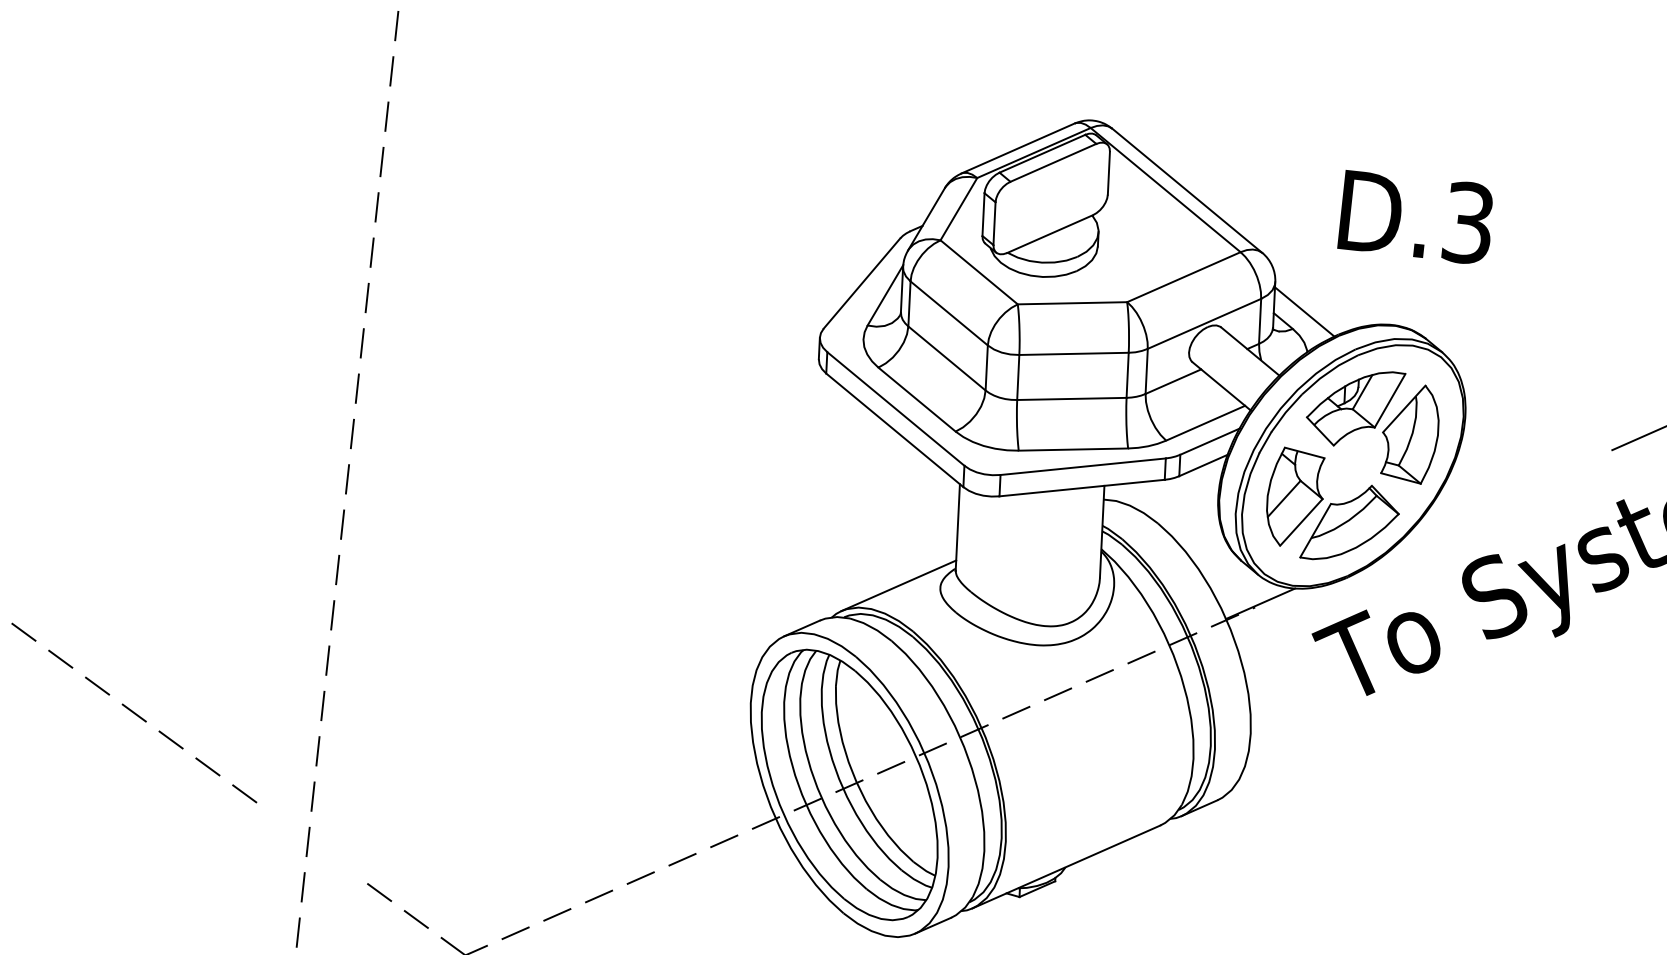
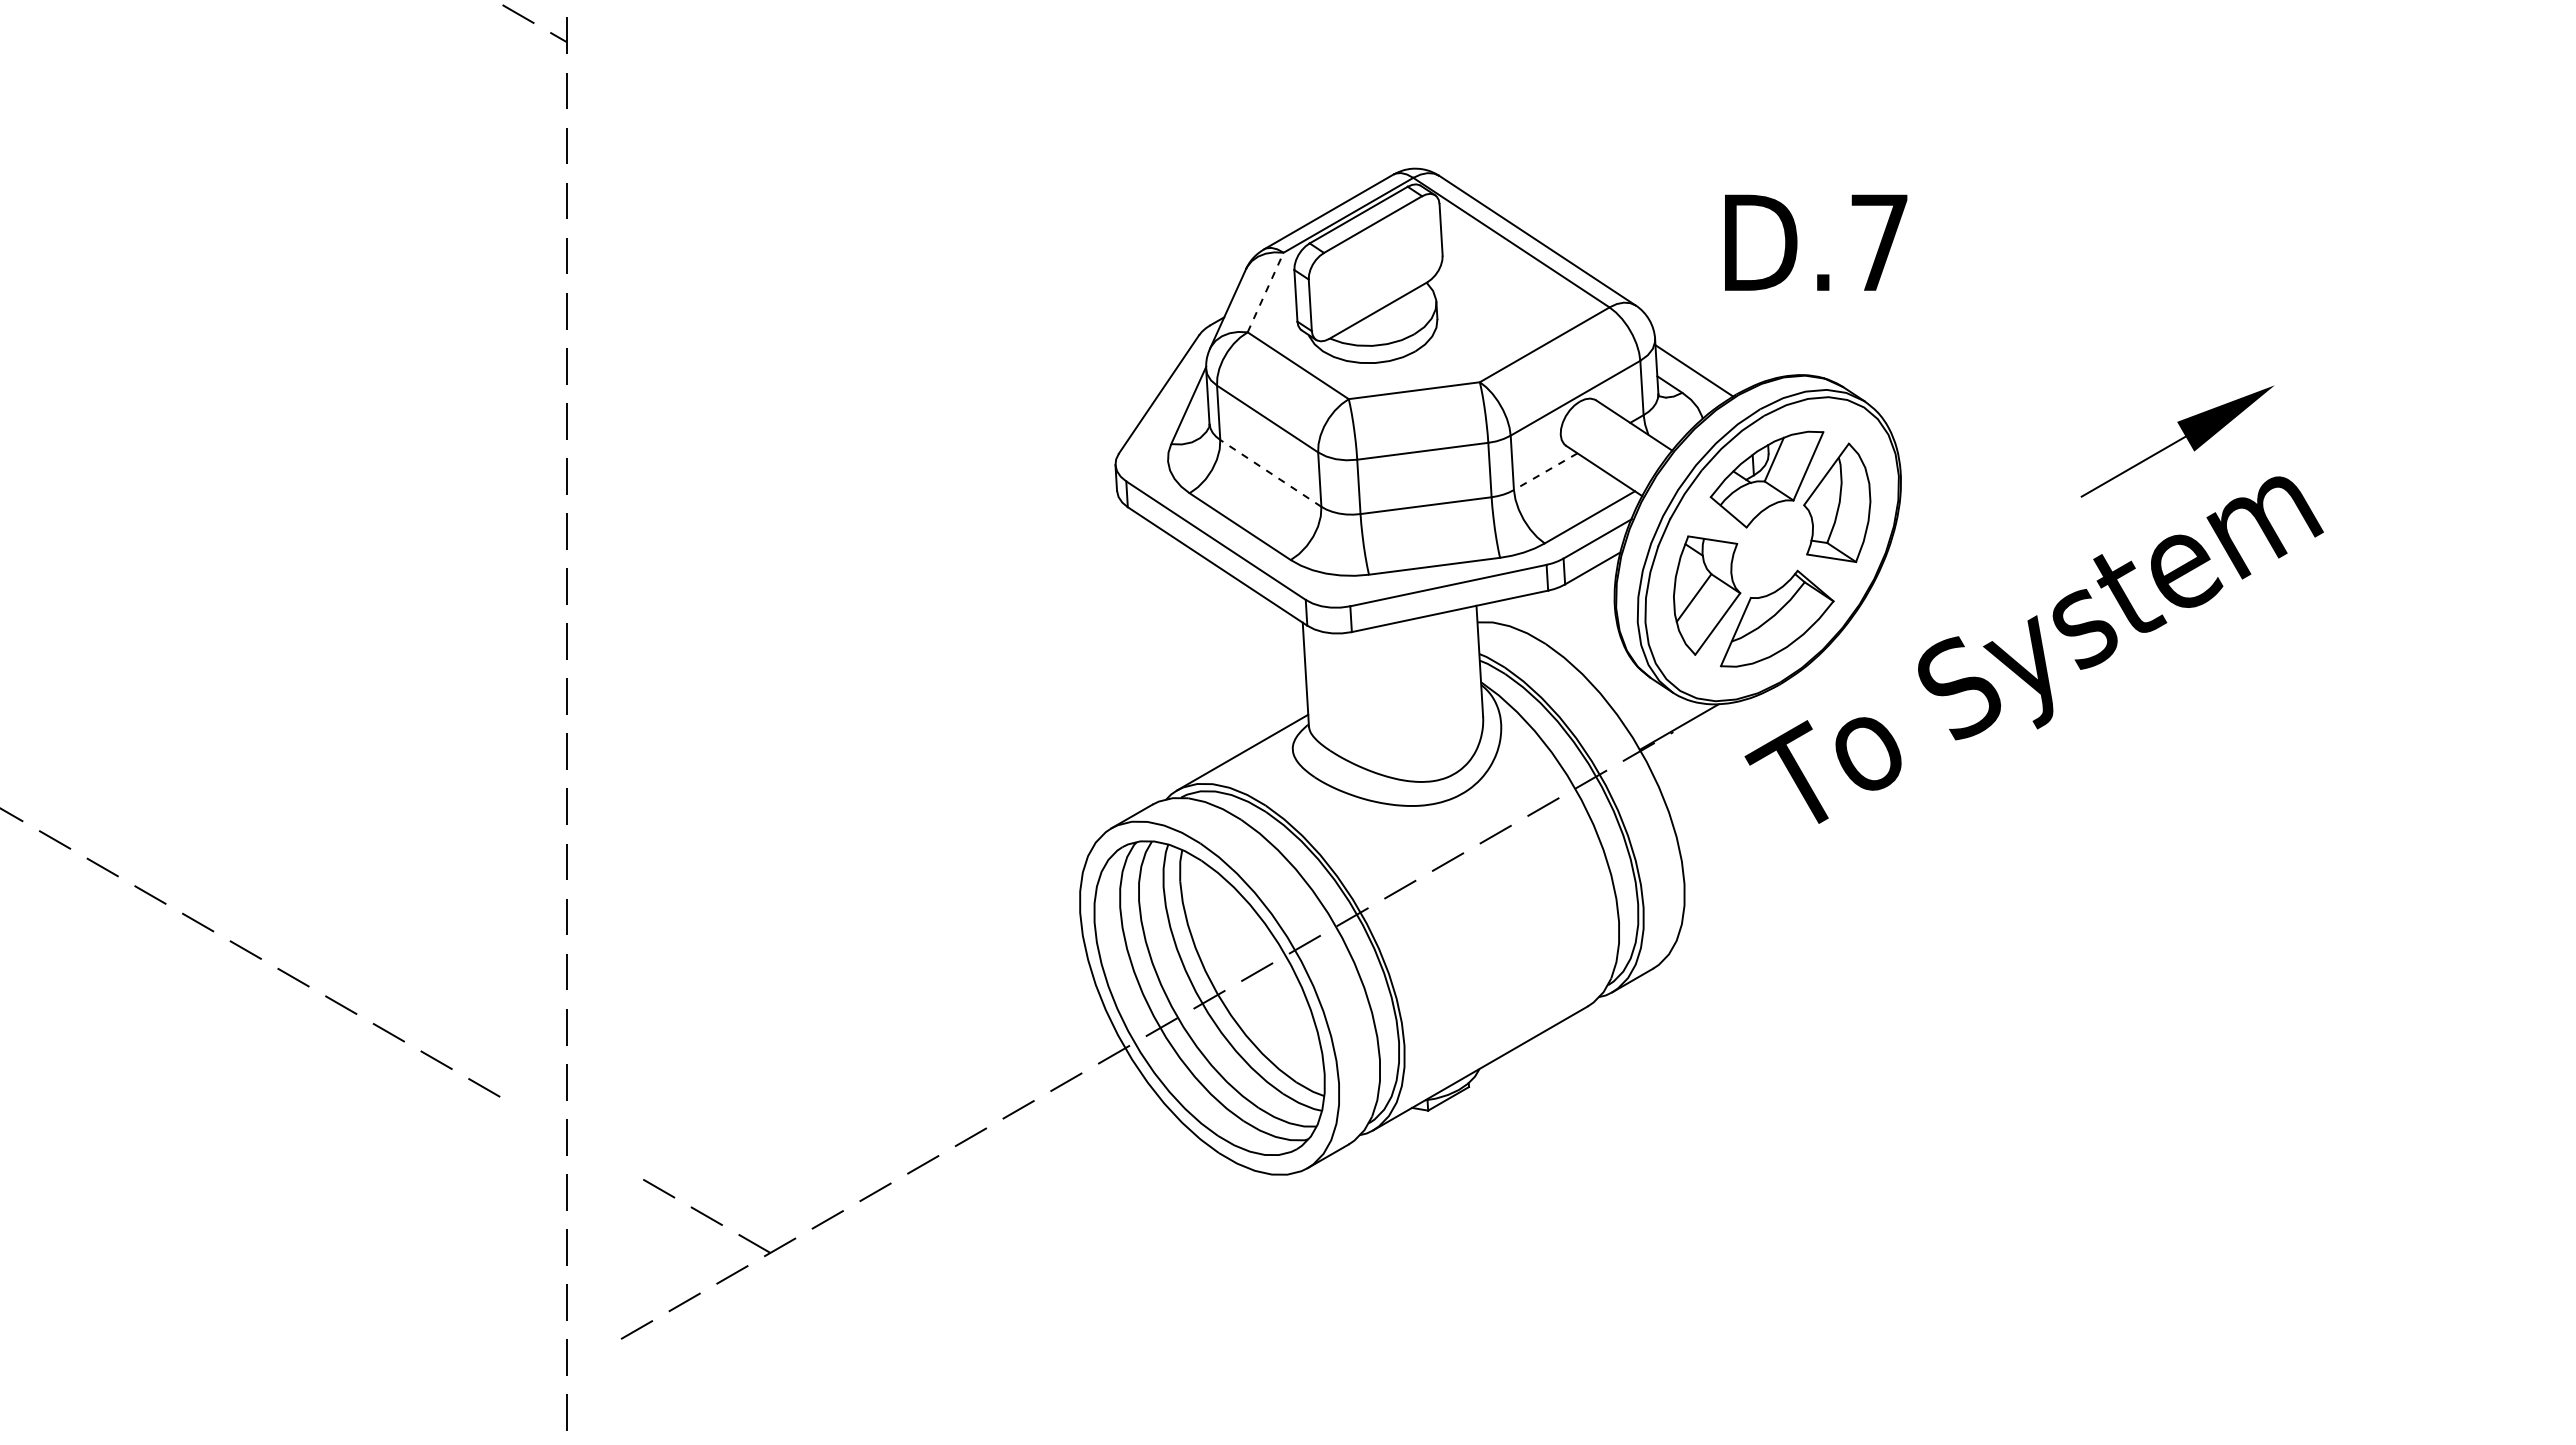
line: (958, 209) -> (1265, 292), solid -> dashed
text: (1468, 222) -> (1879, 242), D.3 -> D.7
line: (946, 358) -> (1270, 473), solid -> dashed
line: (1173, 381) -> (1545, 471), solid -> dashed

